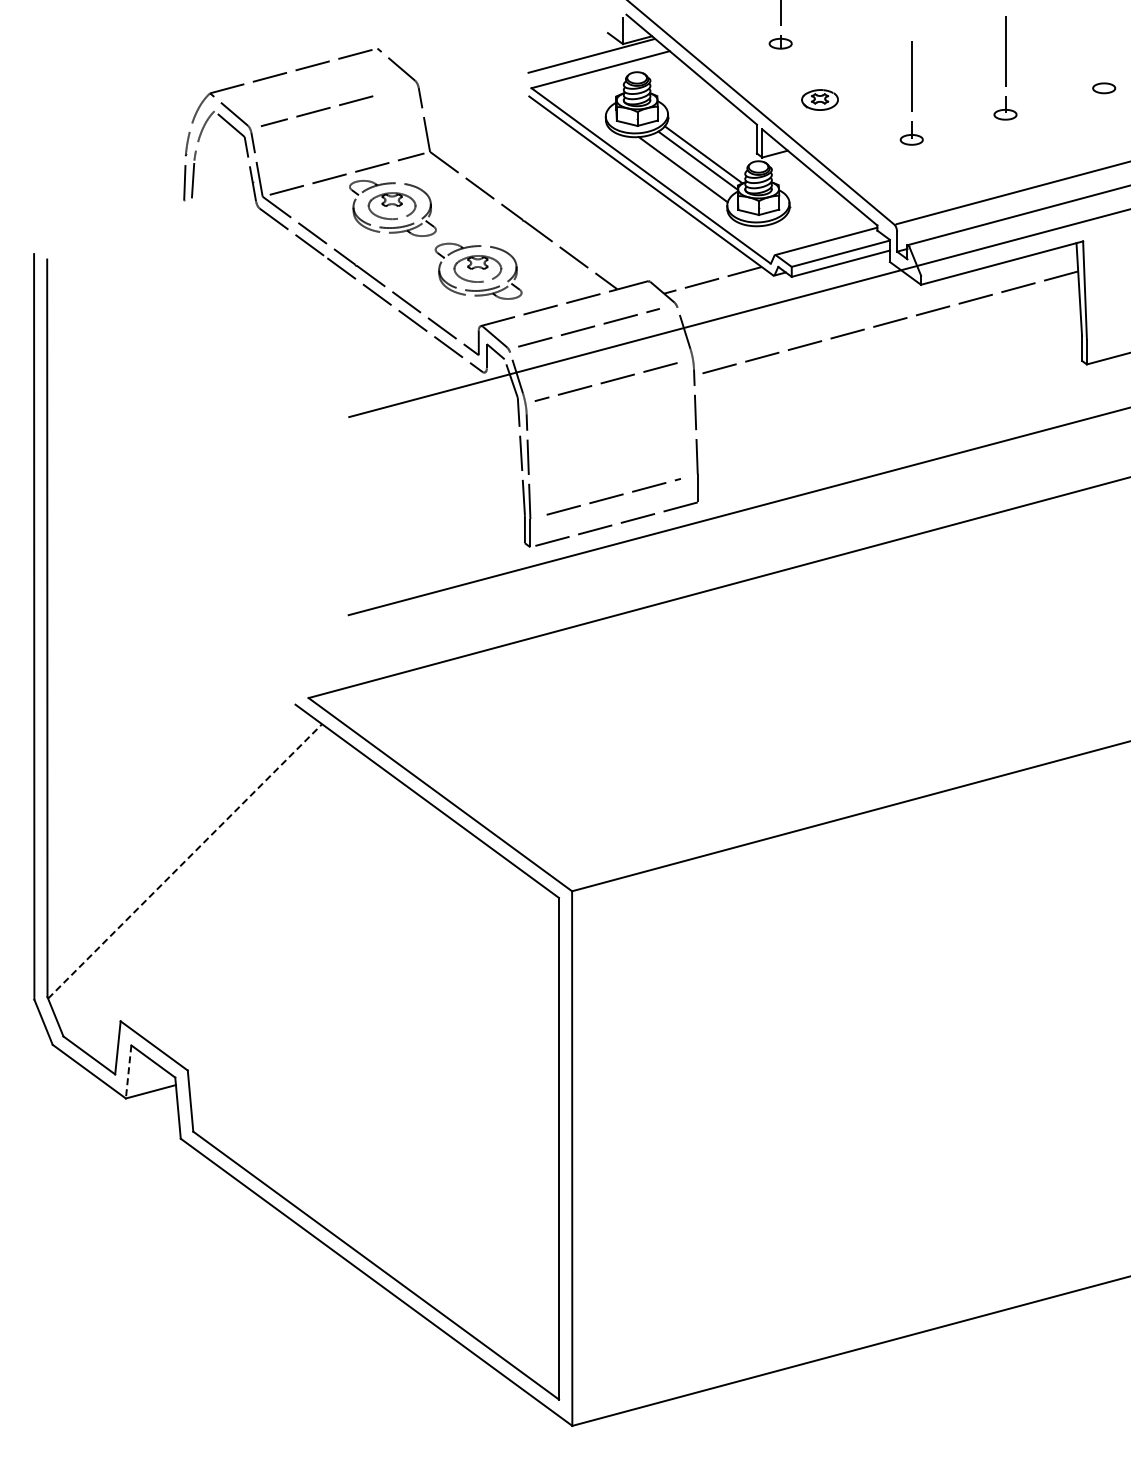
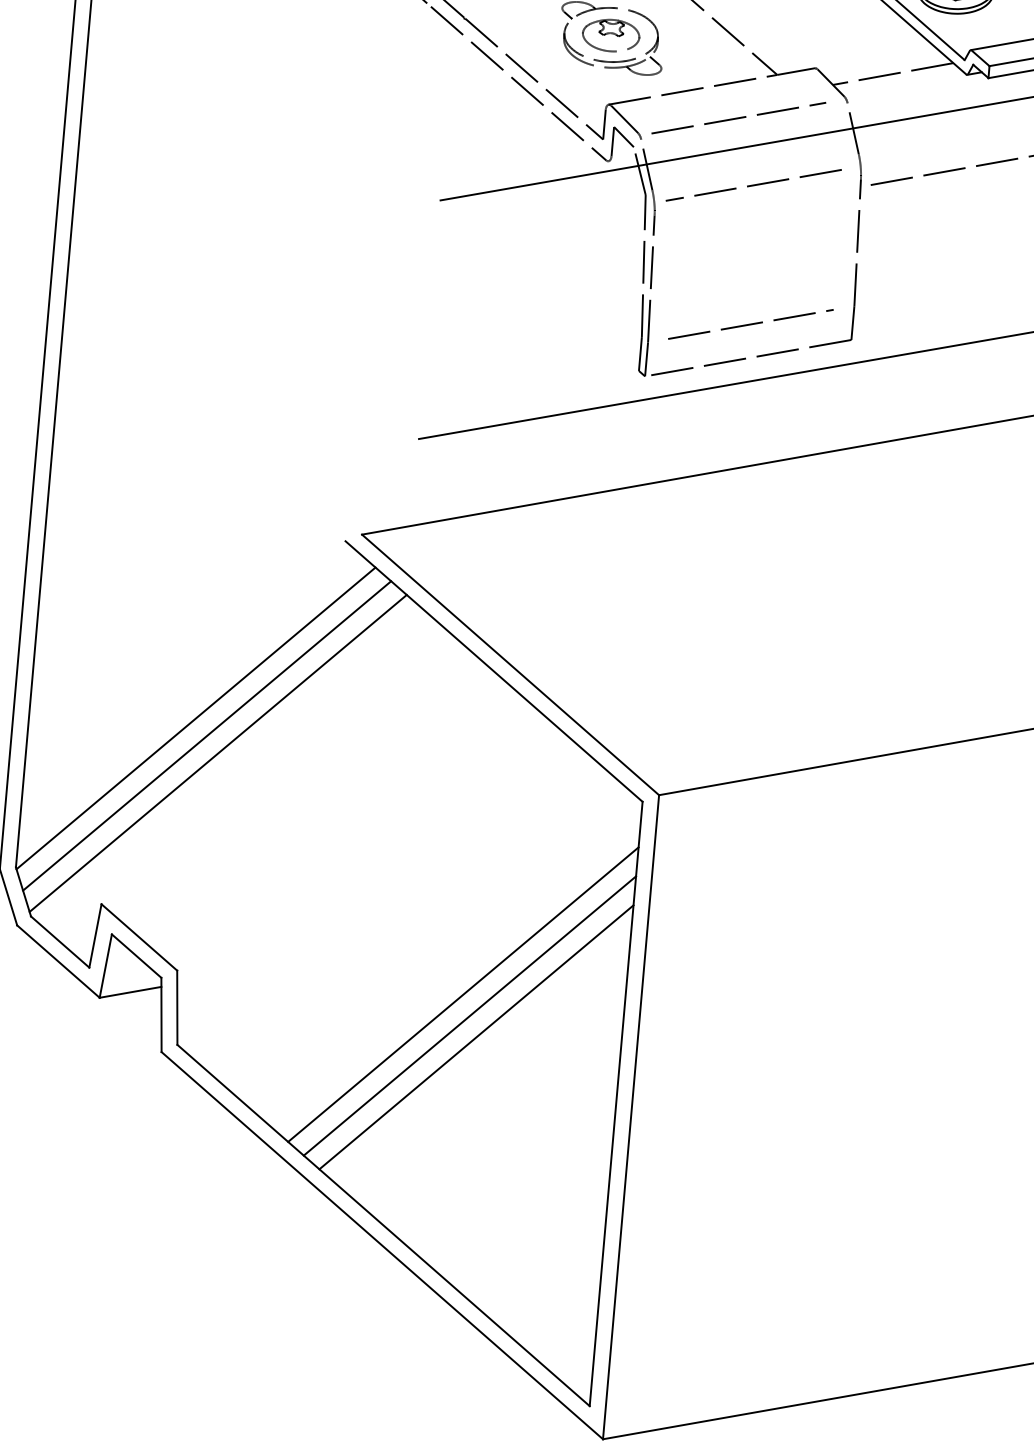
line: (185, 861) -> (196, 718), dashed -> solid
line: (195, 874) -> (207, 735), added
line: (205, 888) -> (217, 753), added
line: (425, 1069) -> (463, 994), added
line: (128, 1071) -> (105, 965), dashed -> solid
line: (432, 1086) -> (470, 1015), added
line: (439, 1103) -> (476, 1036), added

